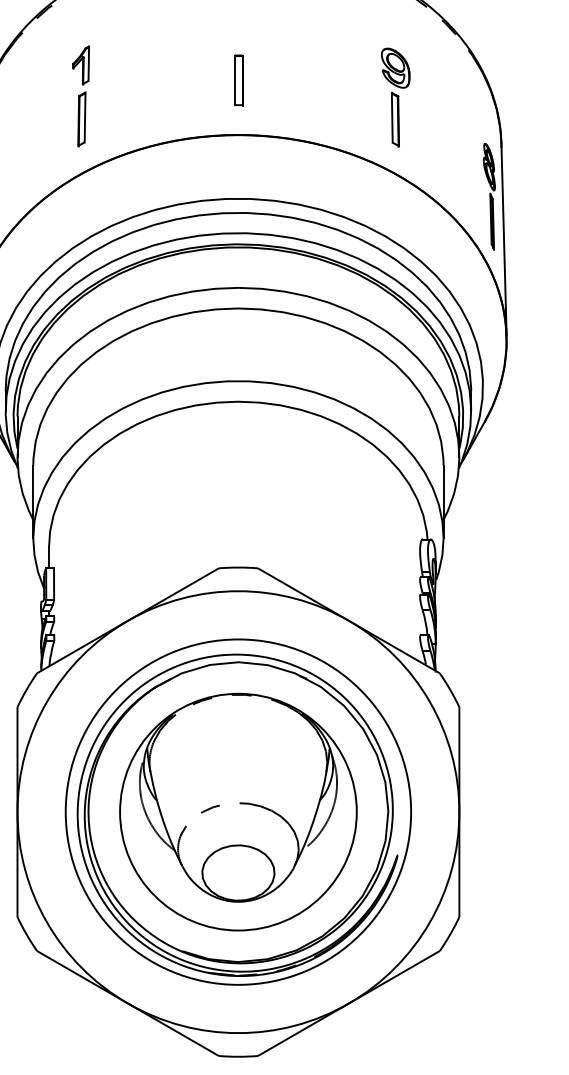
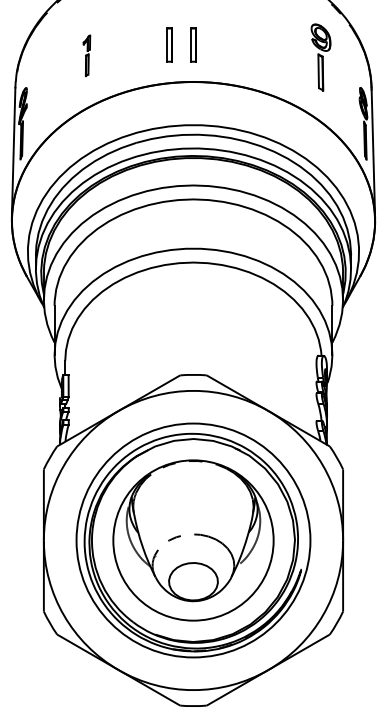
part: (203, 79) -> (169, 44), added
part: (80, 95) -> (86, 55), size x0.6
part: (394, 97) -> (320, 57), moved

